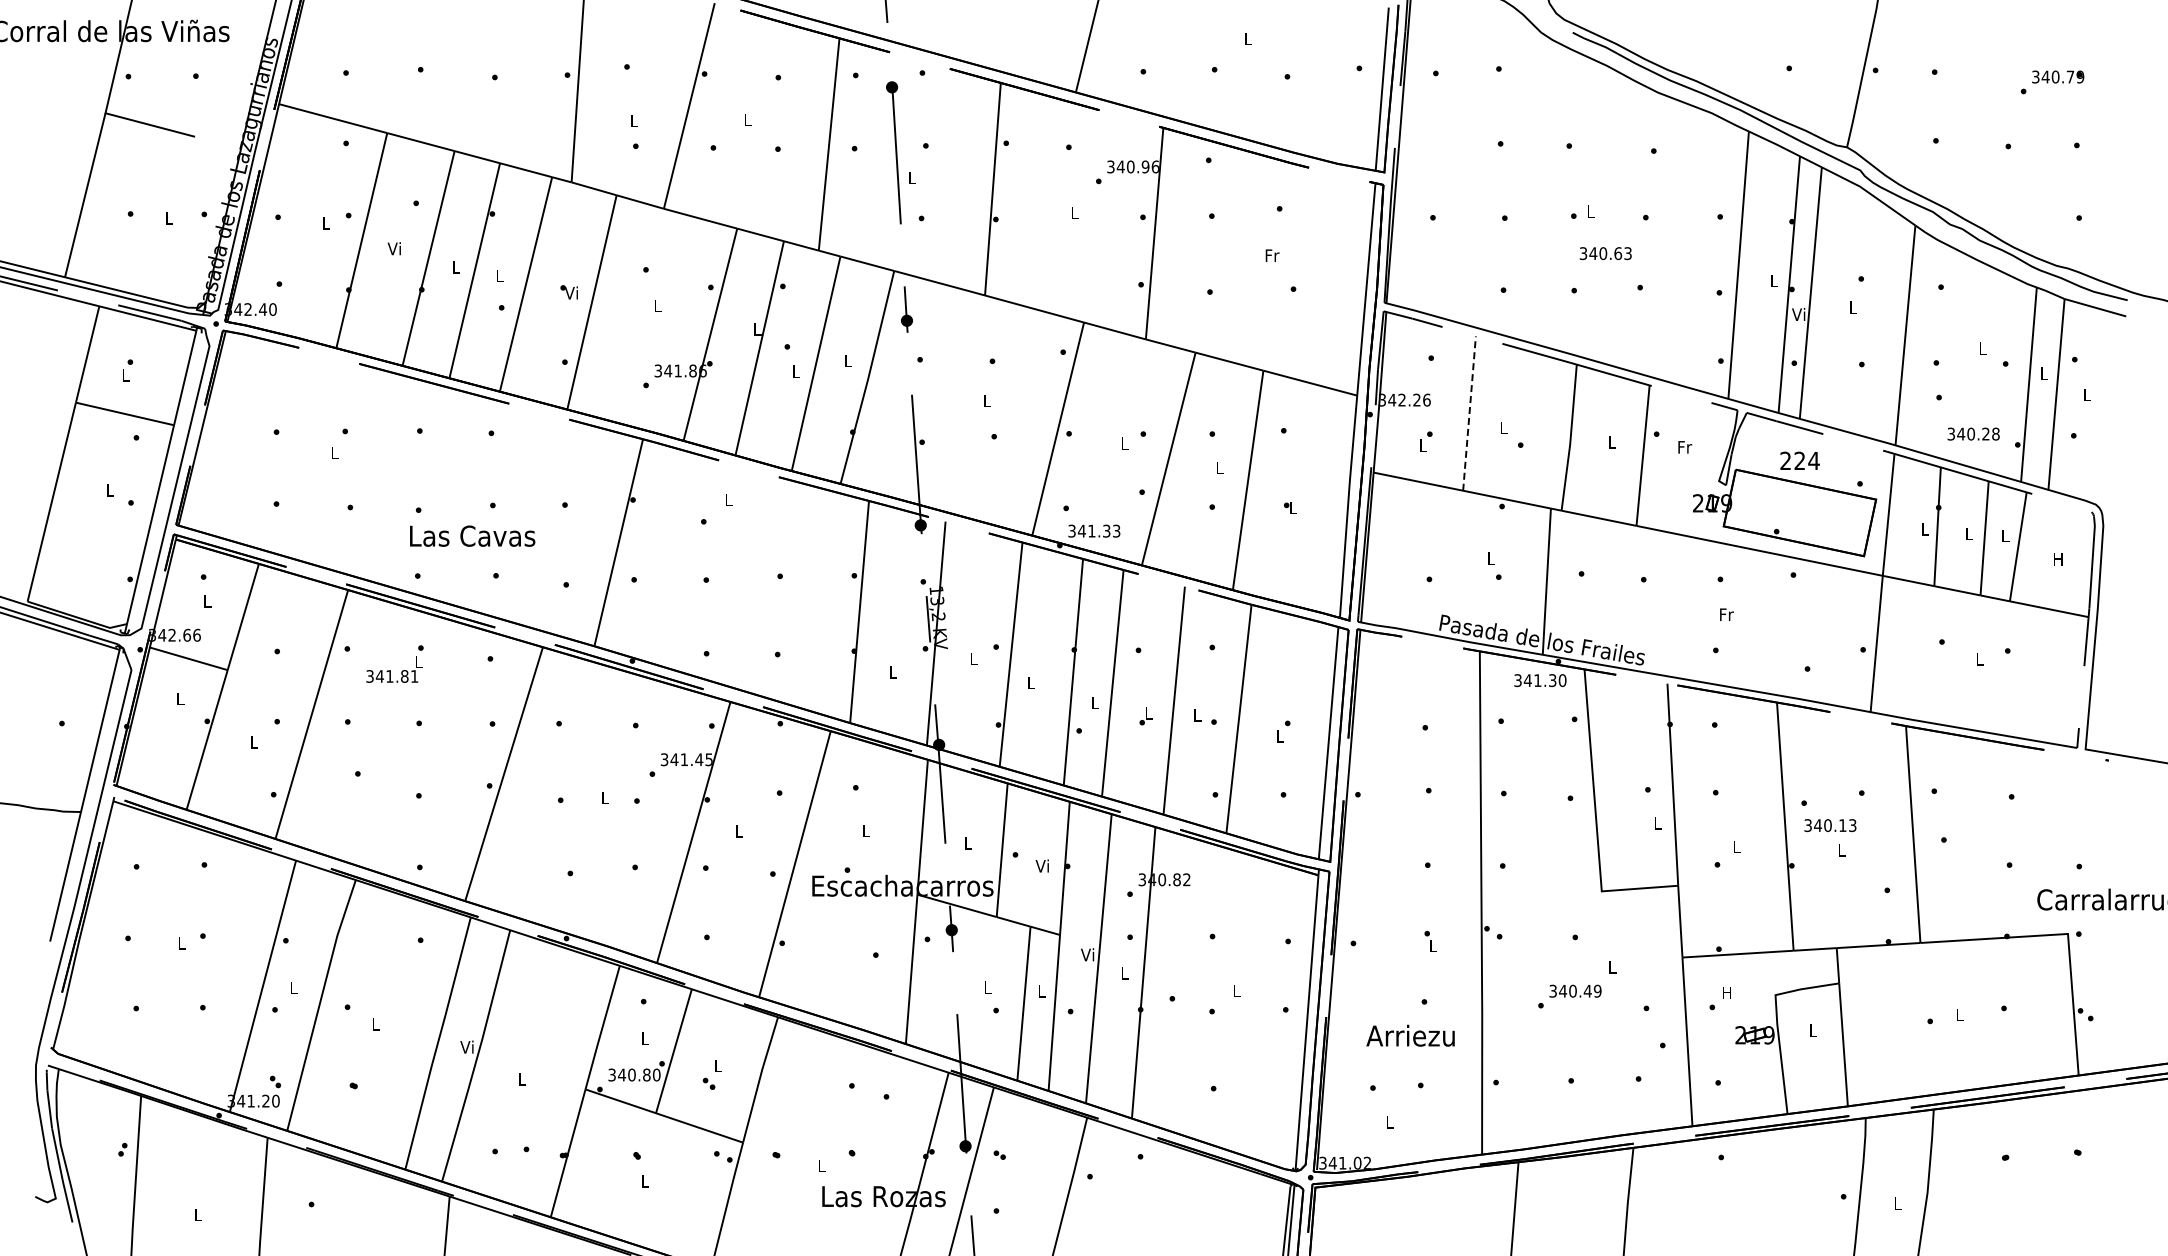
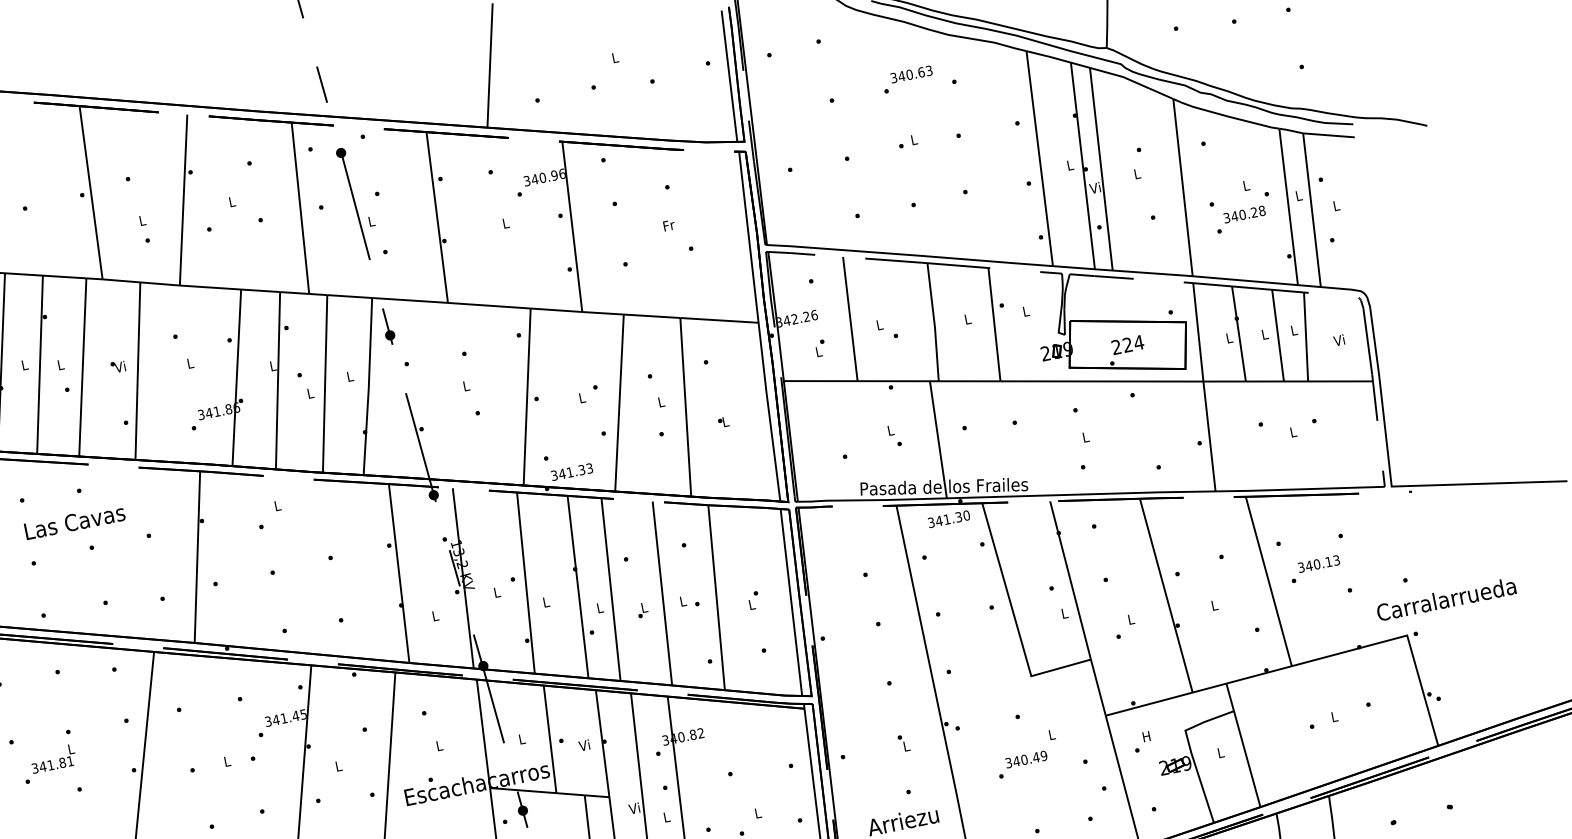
text: (1605, 253) -> (911, 74), moved
line: (1469, 413) -> (850, 319), dashed -> solid
text: (1973, 433) -> (1244, 214), moved
text: (1685, 447) -> (1026, 311), Fr -> L
text: (1799, 460) -> (1127, 344), moved
text: (472, 535) -> (74, 521), moved
text: (2057, 558) -> (1338, 339), H -> Vi
text: (1726, 614) -> (1085, 437), Fr -> L
text: (394, 669) -> (53, 758), moved
text: (1830, 825) -> (1319, 563), moved

